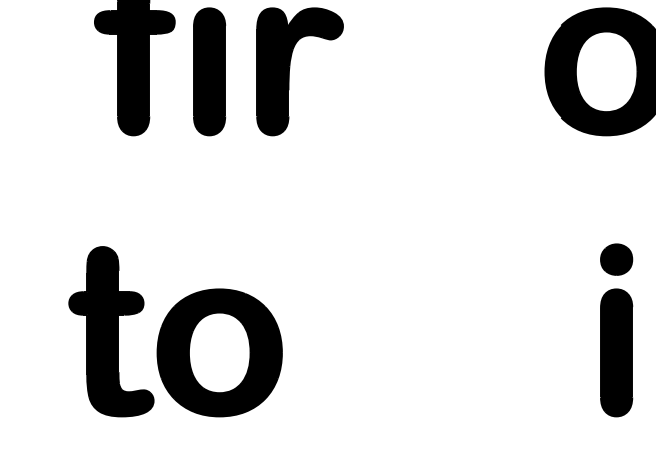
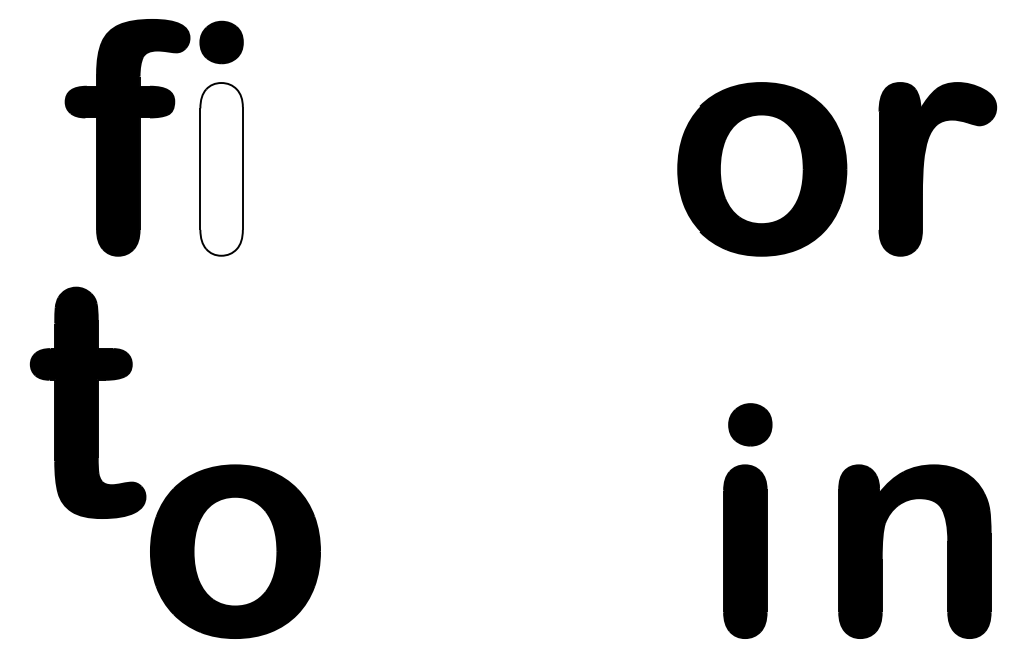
fill: (209, 71) -> (221, 169), removed
part: (289, 71) -> (330, 169), removed
part: (616, 259) -> (750, 424), moved
part: (110, 331) -> (87, 402), moved
part: (616, 352) -> (745, 551), moved

